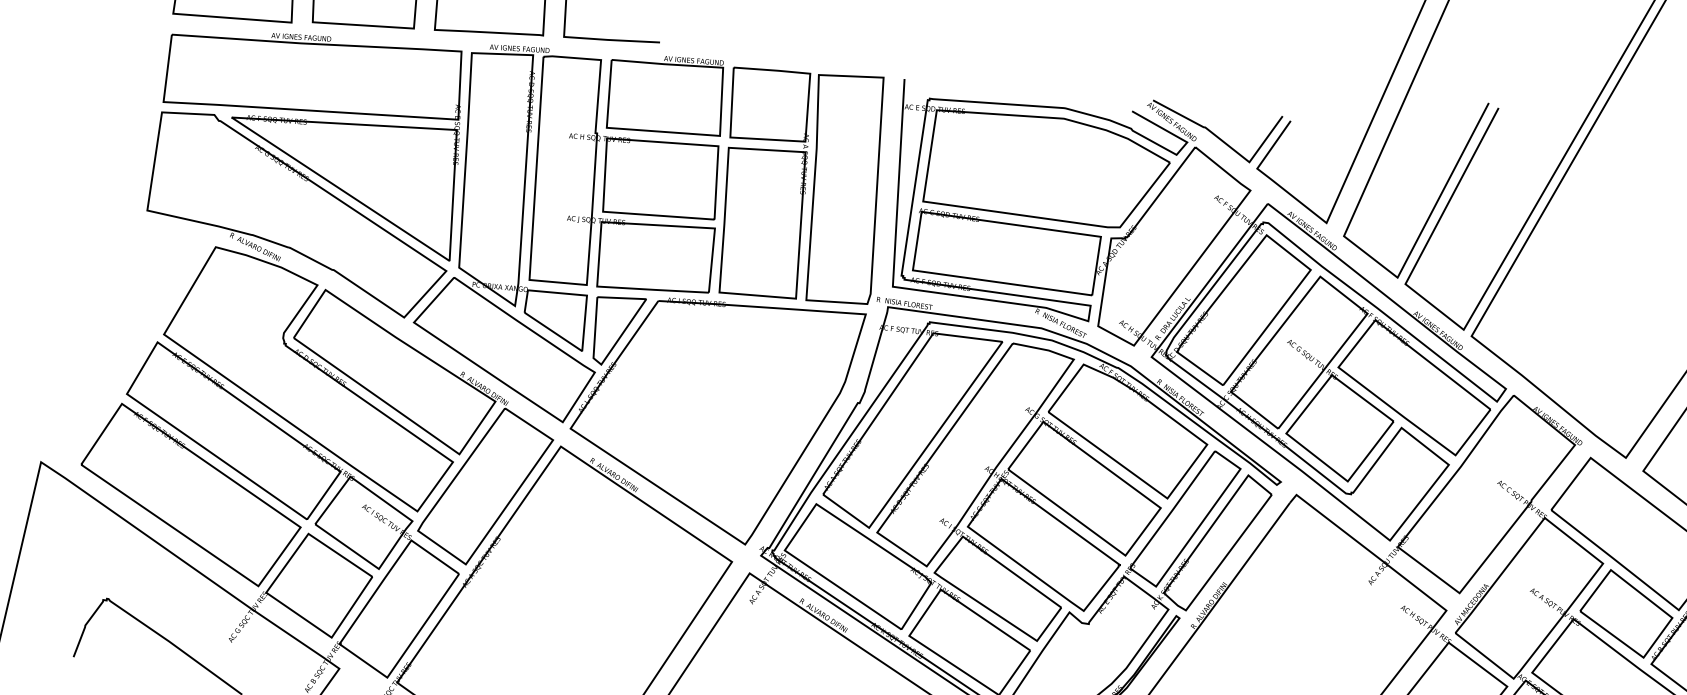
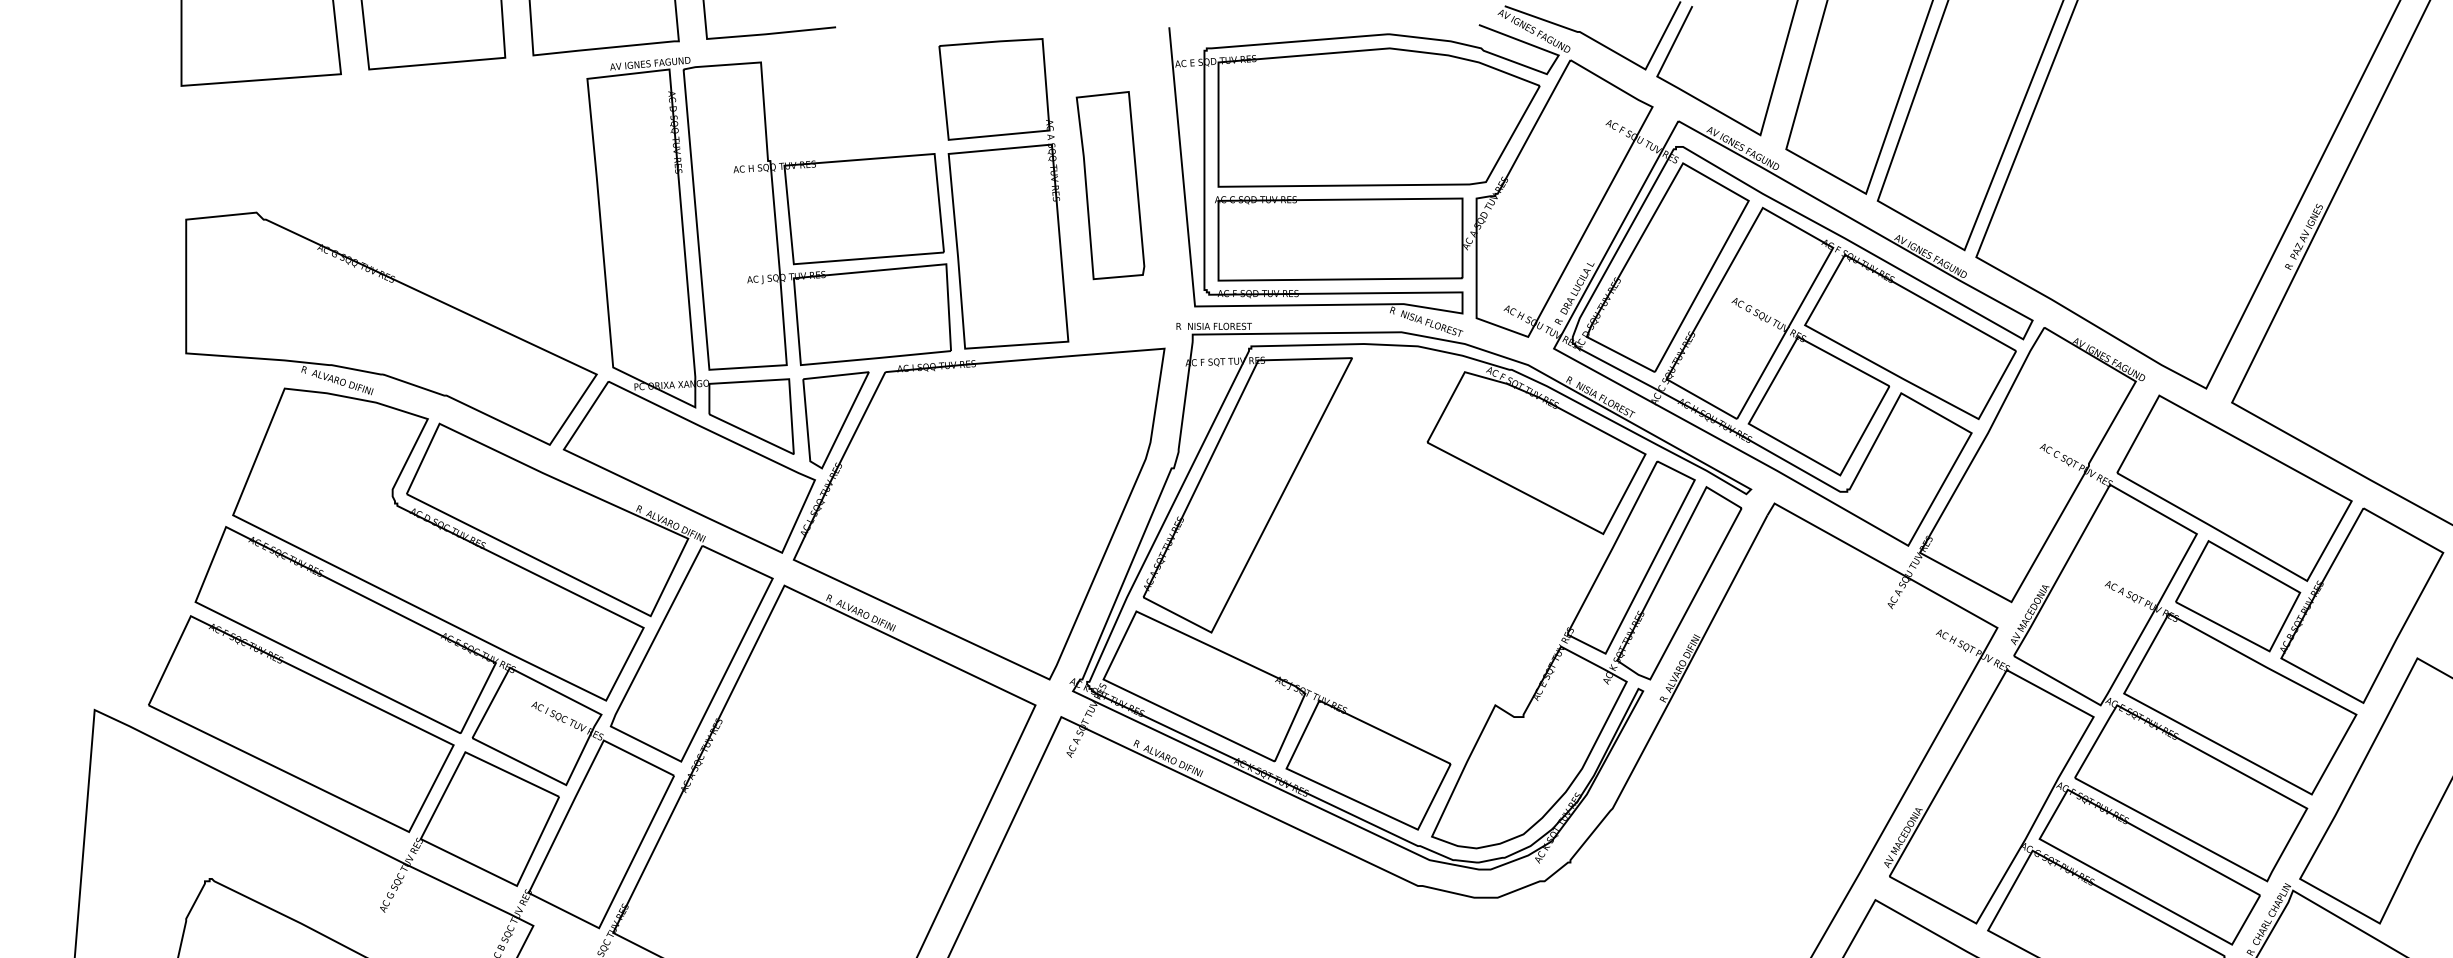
part: (666, 94) -> (854, 95), removed
part: (312, 134) -> (391, 219), removed
part: (844, 188) -> (1110, 185), size x0.6
part: (1023, 491) -> (1409, 553), removed

